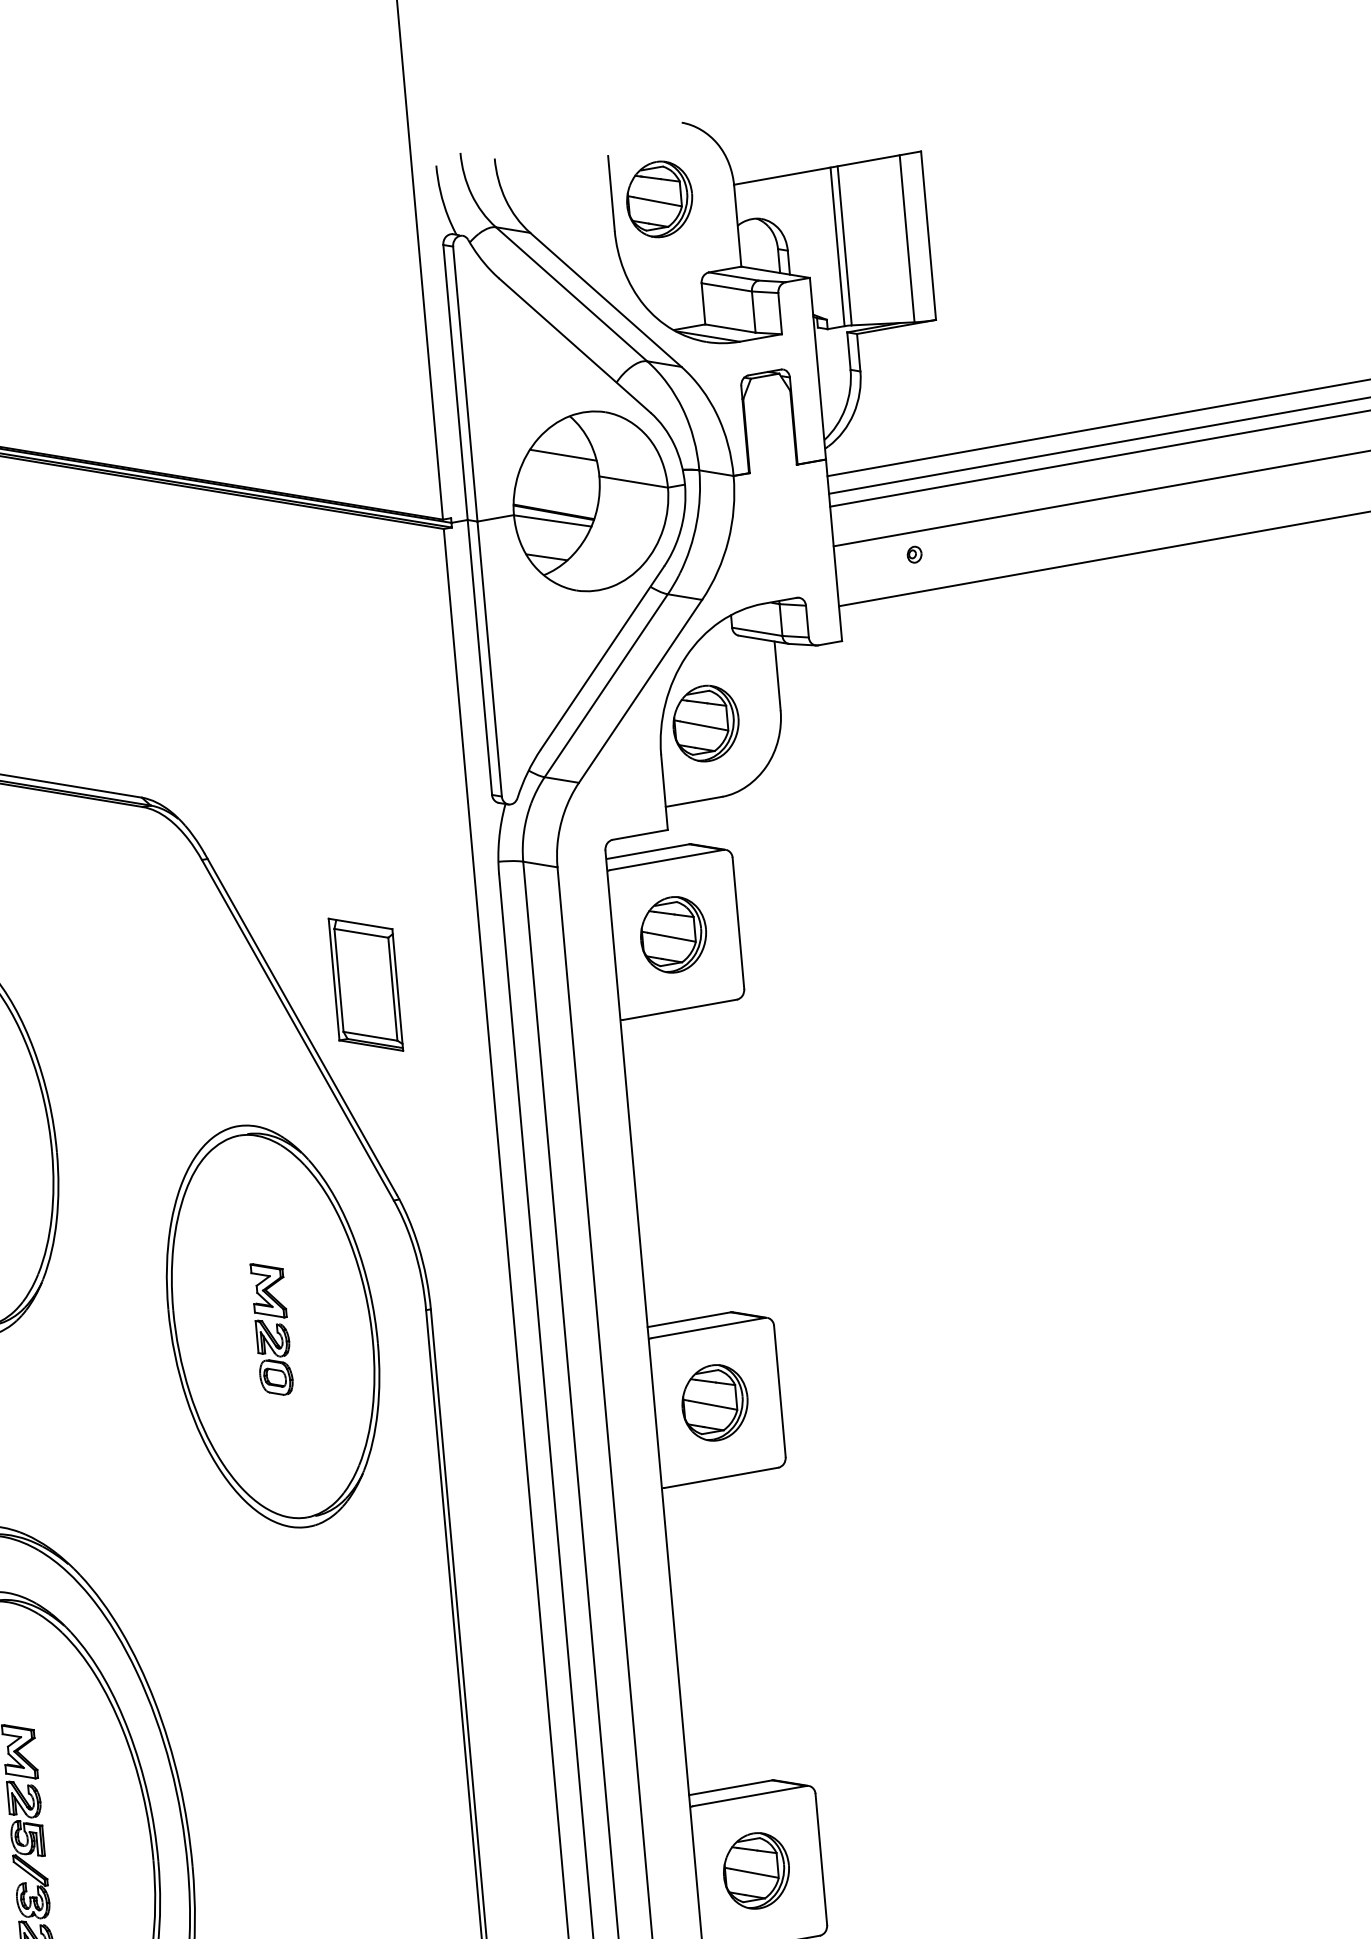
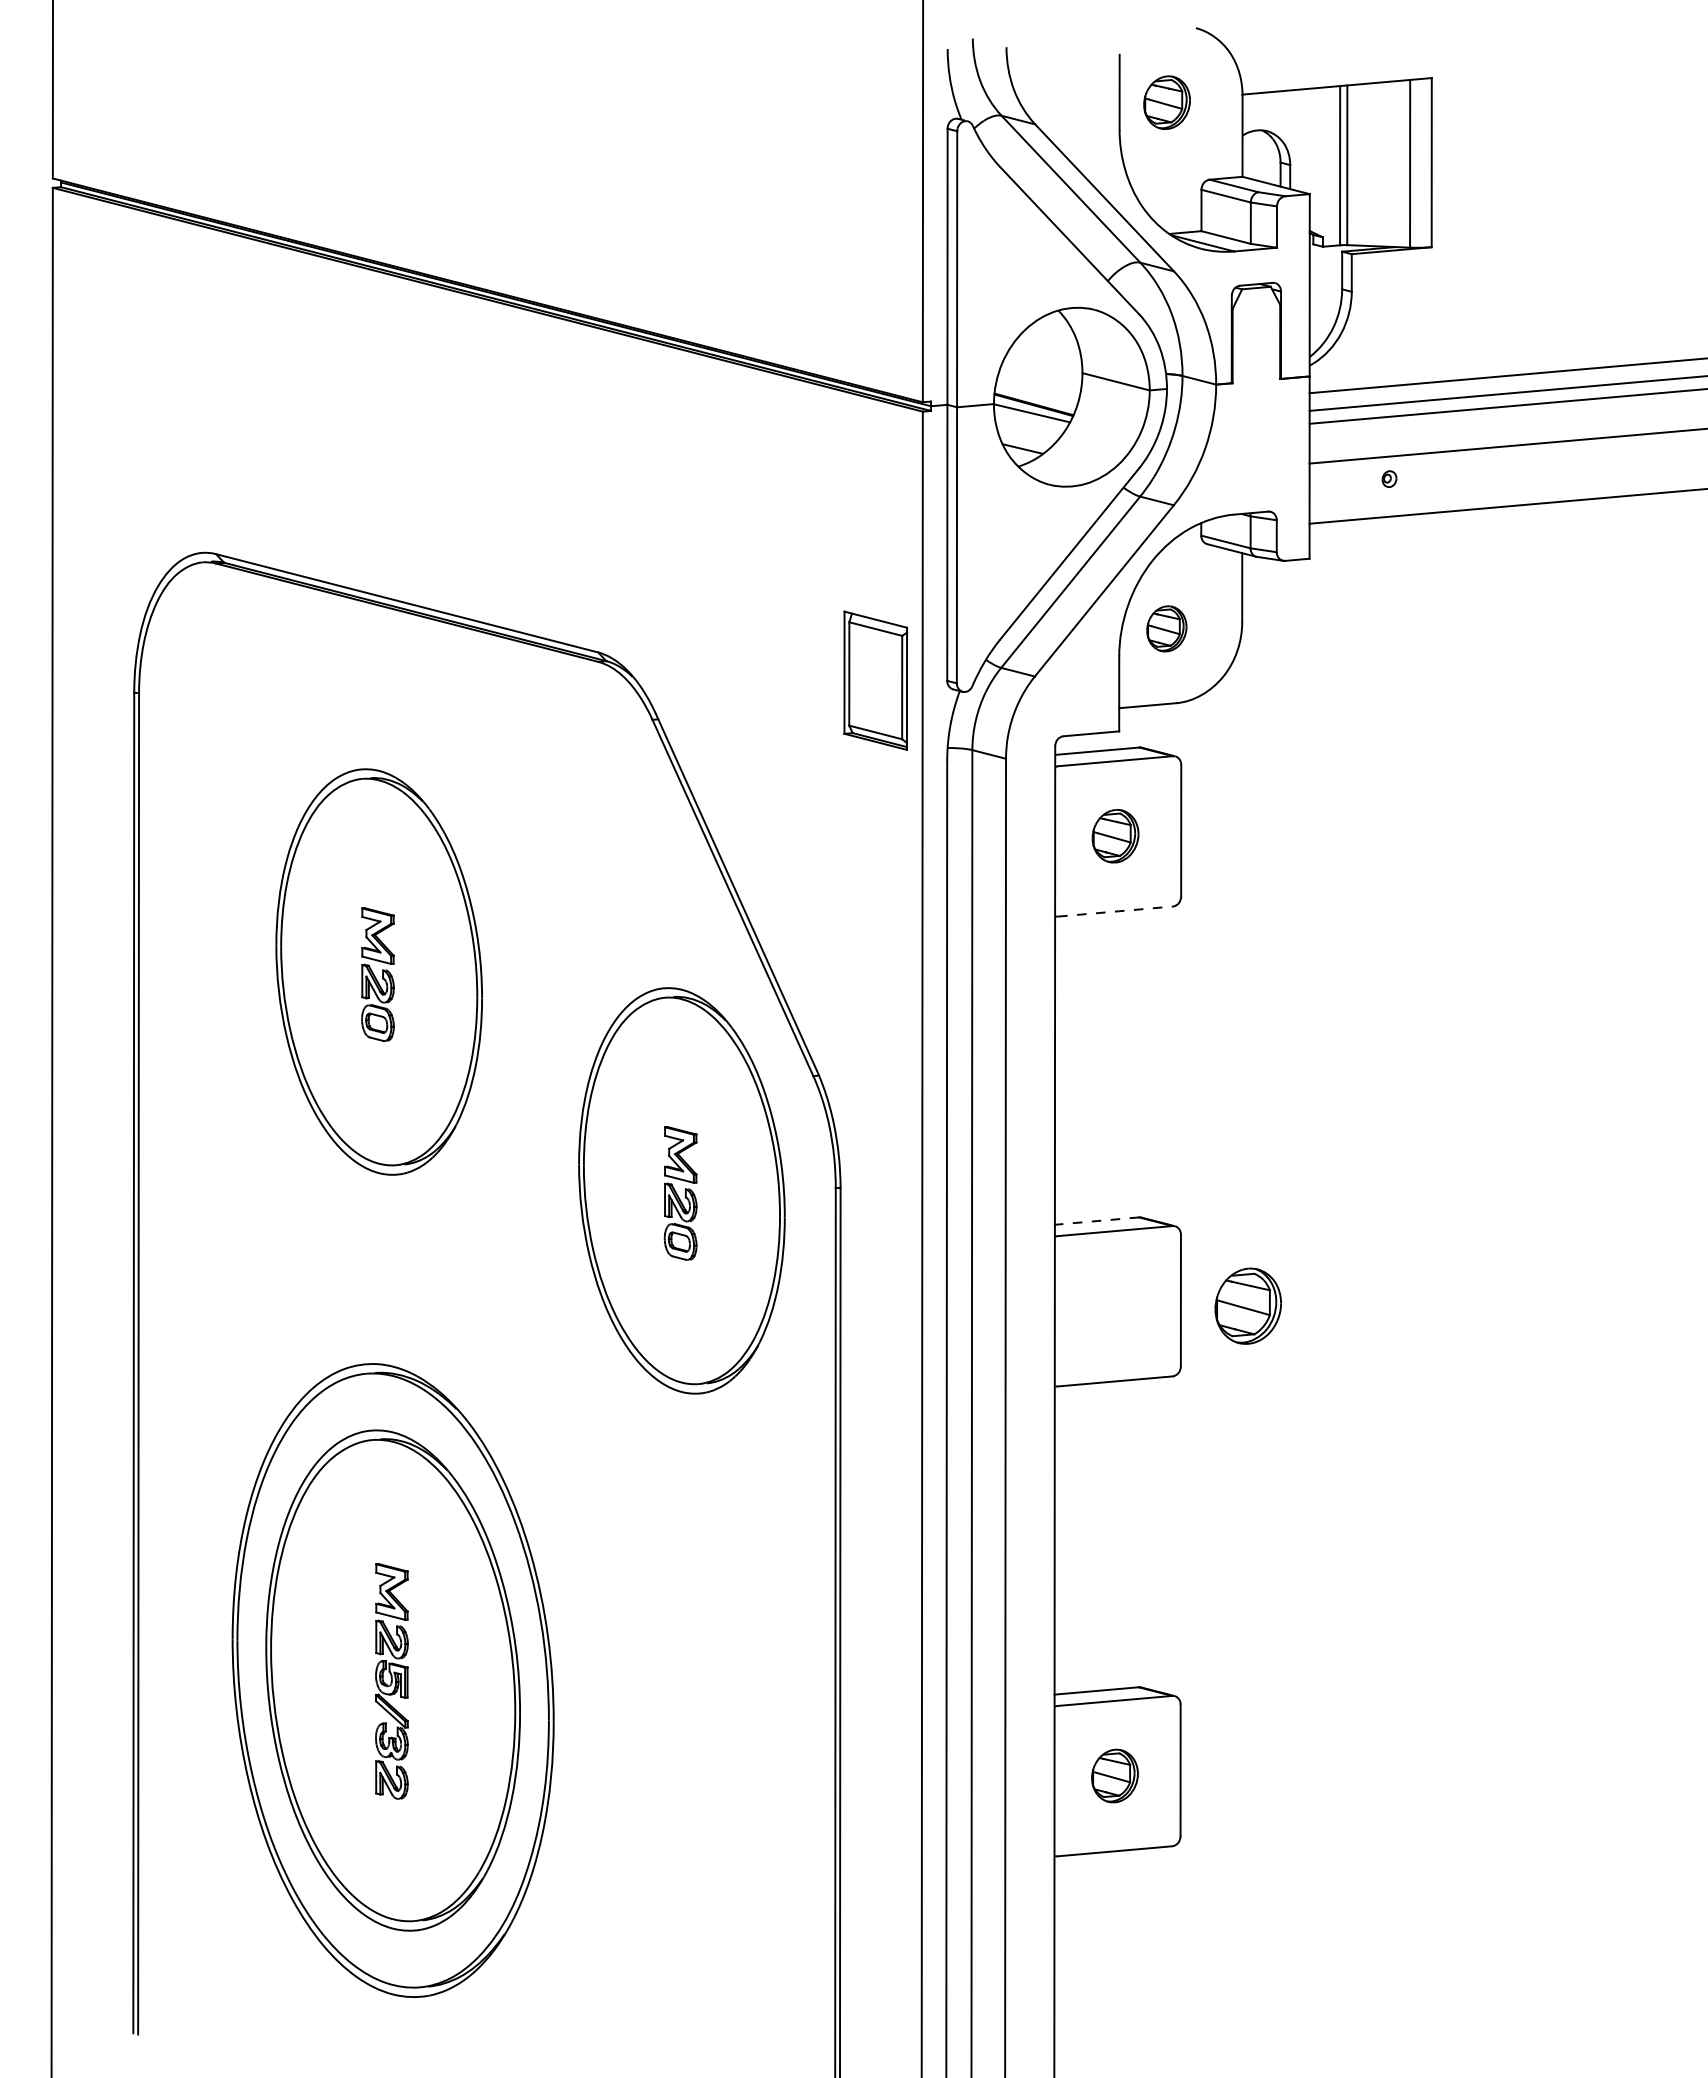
part: (659, 199) -> (1166, 102), size x0.7
line: (563, 454) -> (1048, 348), removed
part: (705, 723) -> (1166, 628), size x0.6
part: (673, 934) -> (1115, 835), size x0.7
part: (365, 984) -> (875, 680), moved
line: (680, 1009) -> (1115, 911), solid -> dashed
line: (688, 1320) -> (1096, 1221), solid -> dashed
part: (714, 1402) -> (1247, 1305), moved
part: (755, 1870) -> (1114, 1775), size x0.7

